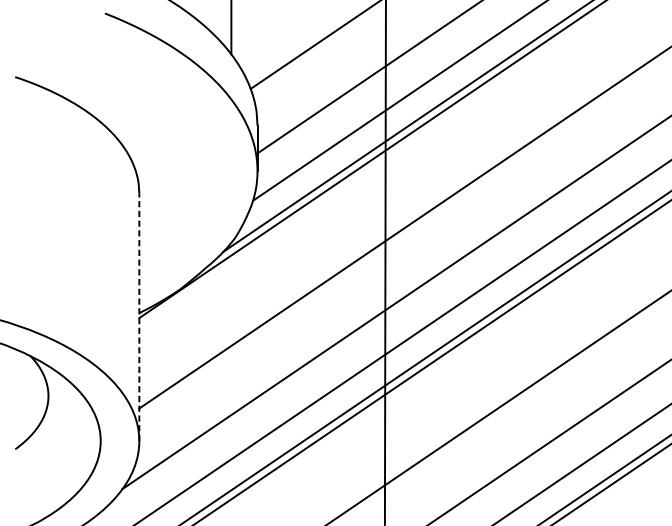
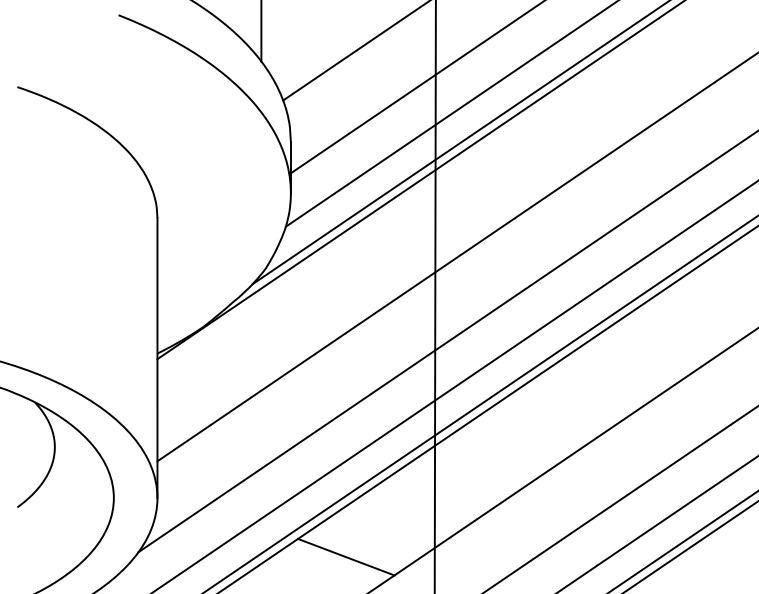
line: (139, 317) -> (157, 358), dashed -> solid
line: (306, 492) -> (346, 556), added

